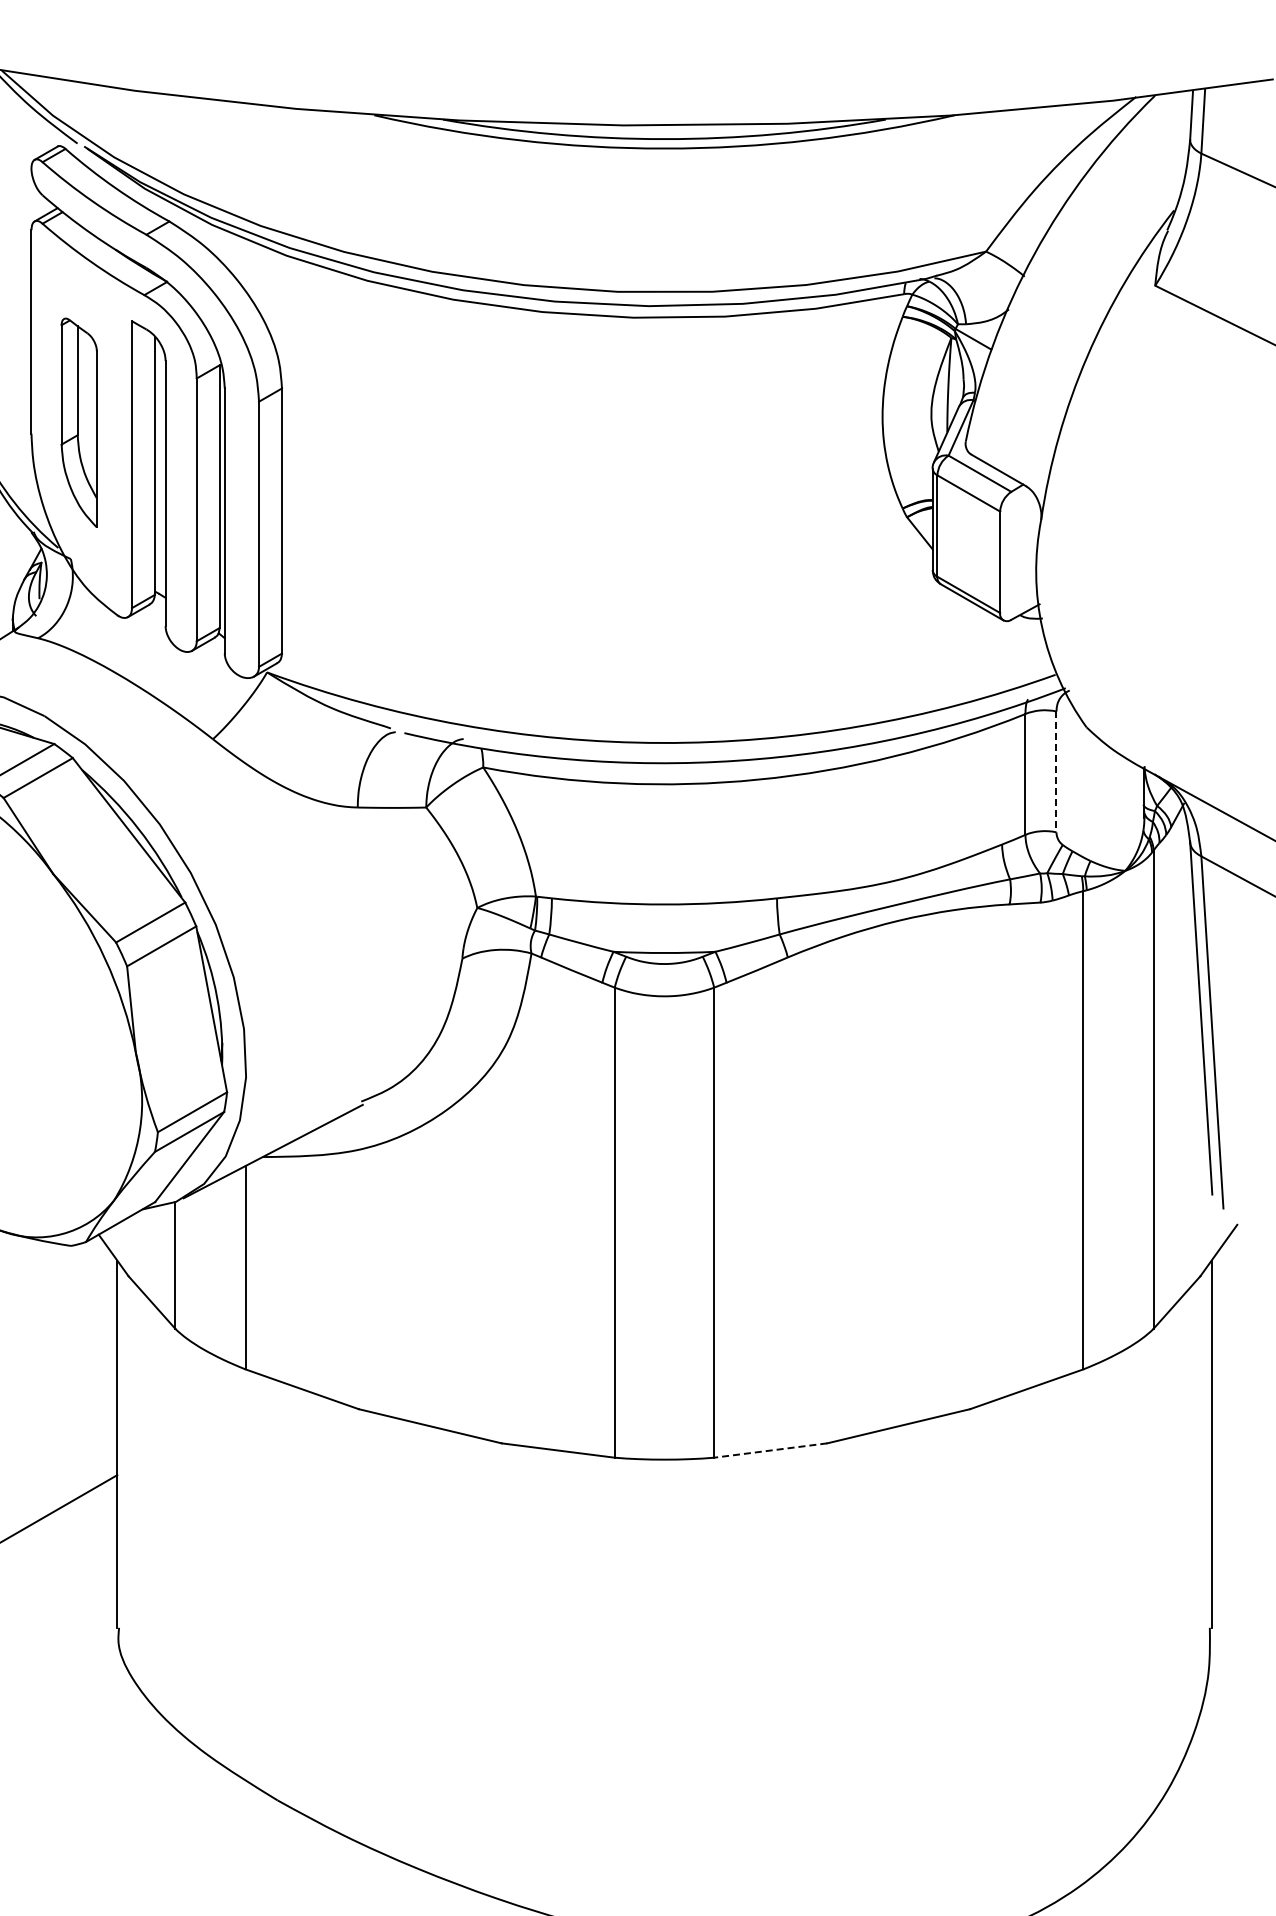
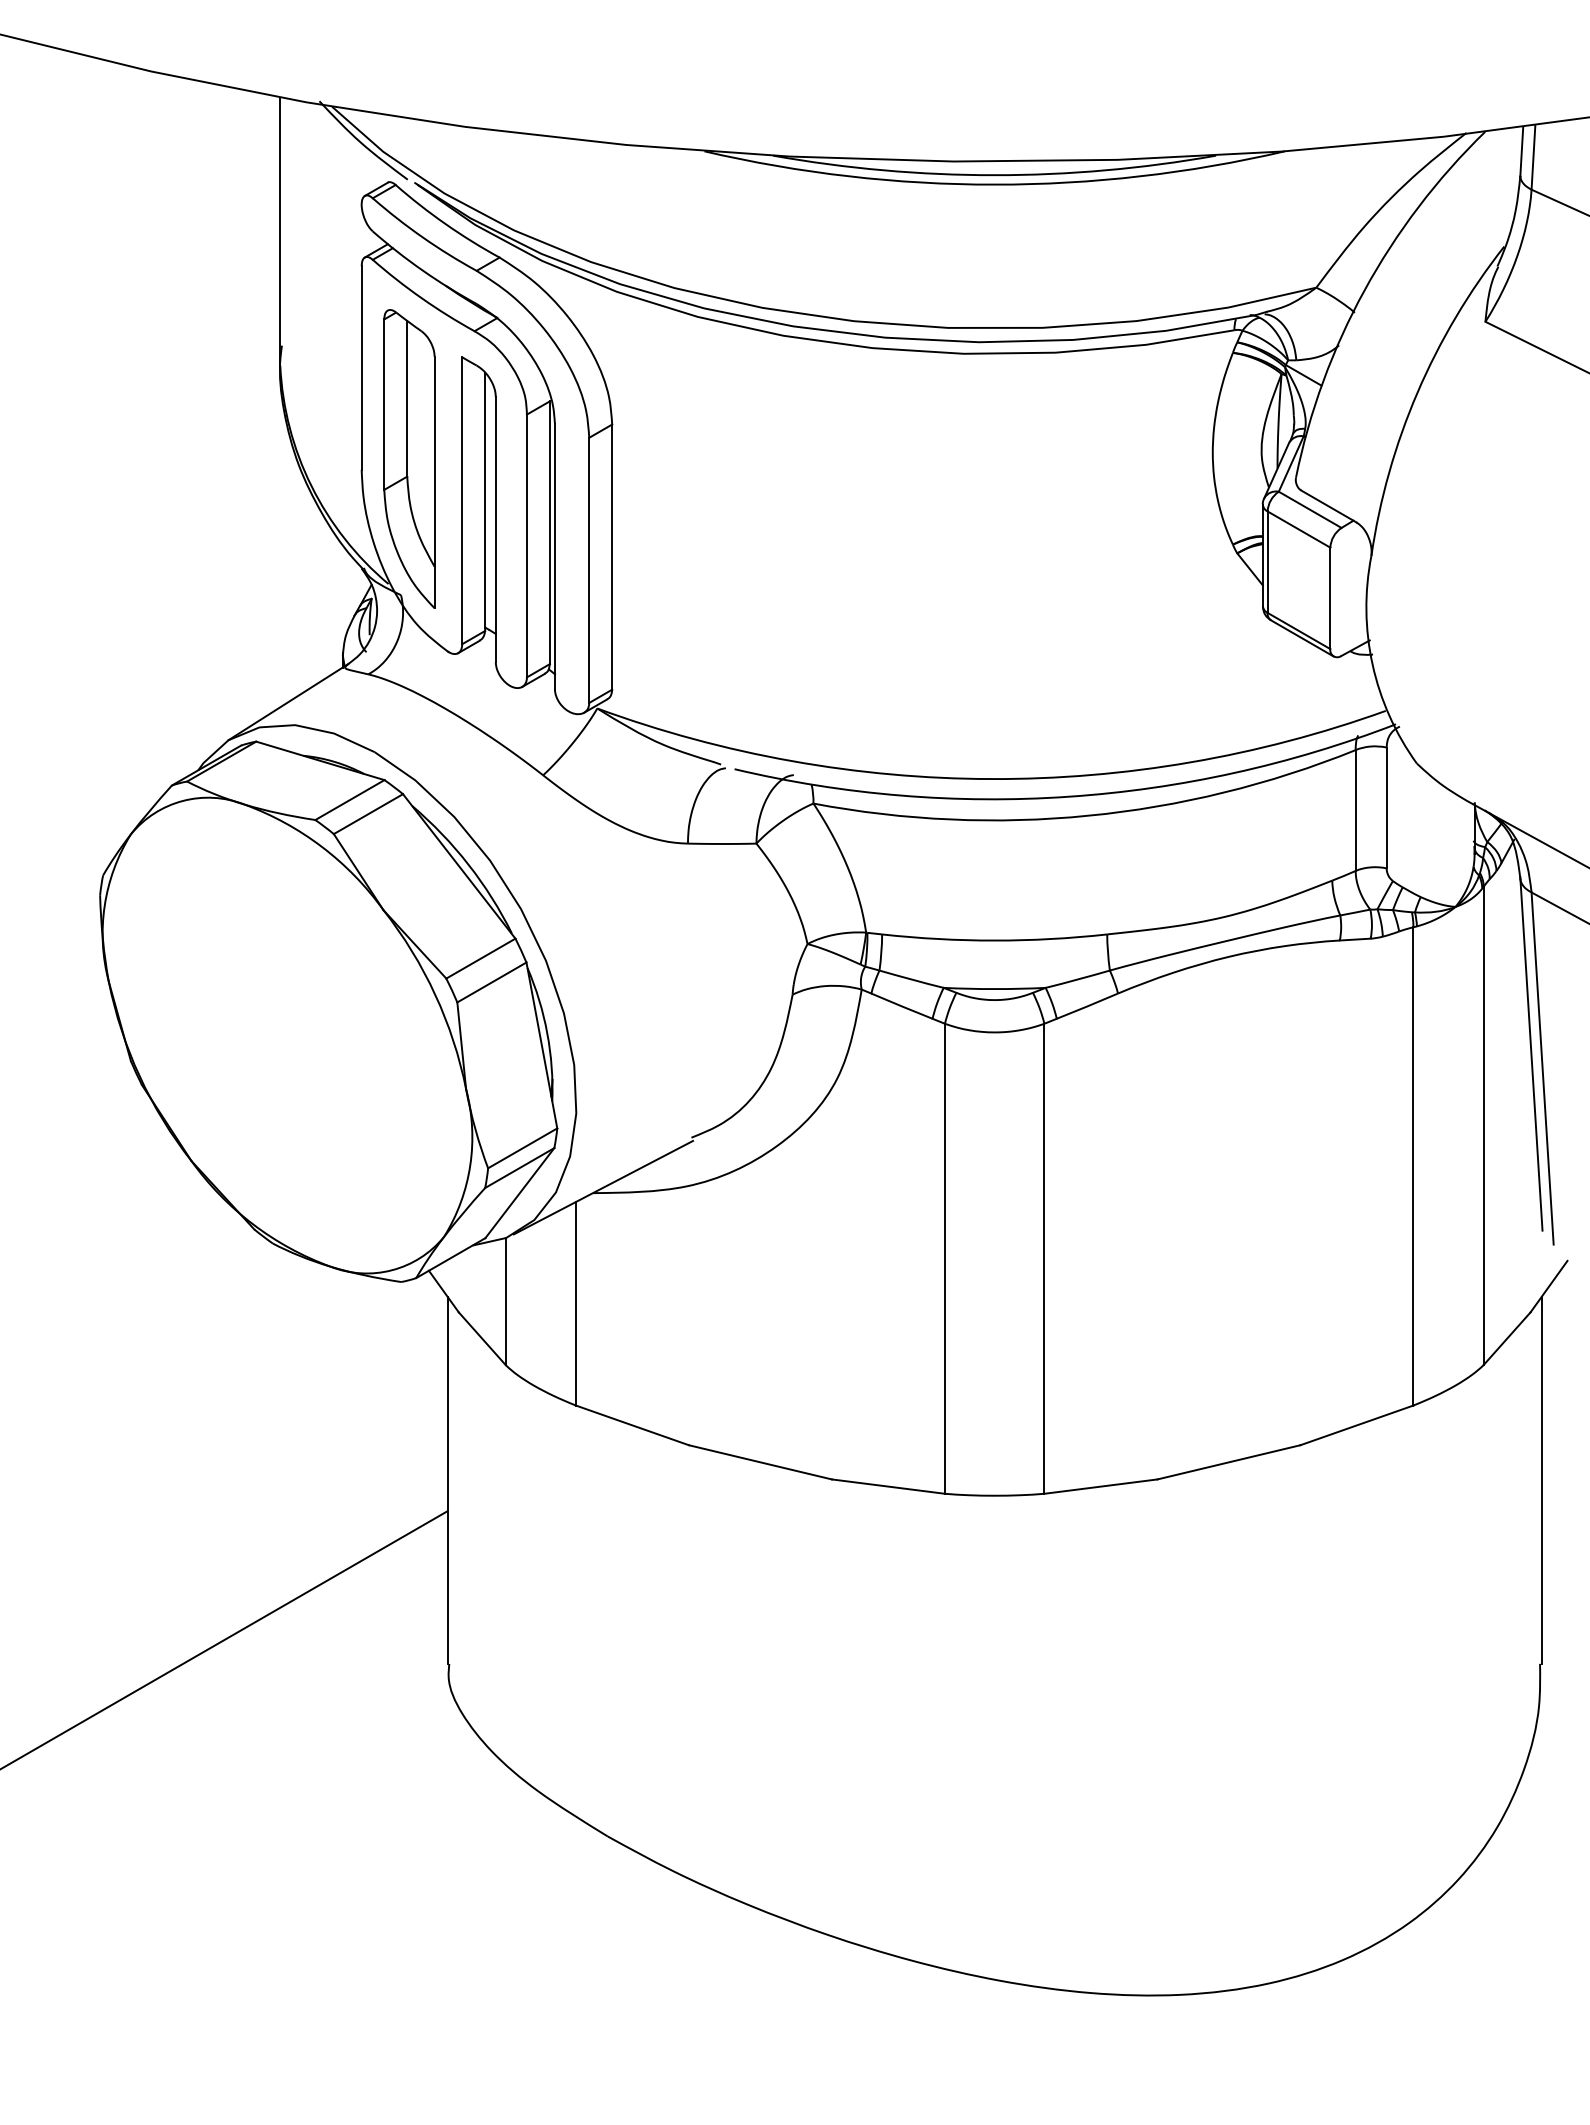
part: (79, 422) -> (409, 458), size x1.43
line: (1056, 772) -> (1386, 808), dashed -> solid
line: (770, 1450) -> (1100, 1486), dashed -> solid

